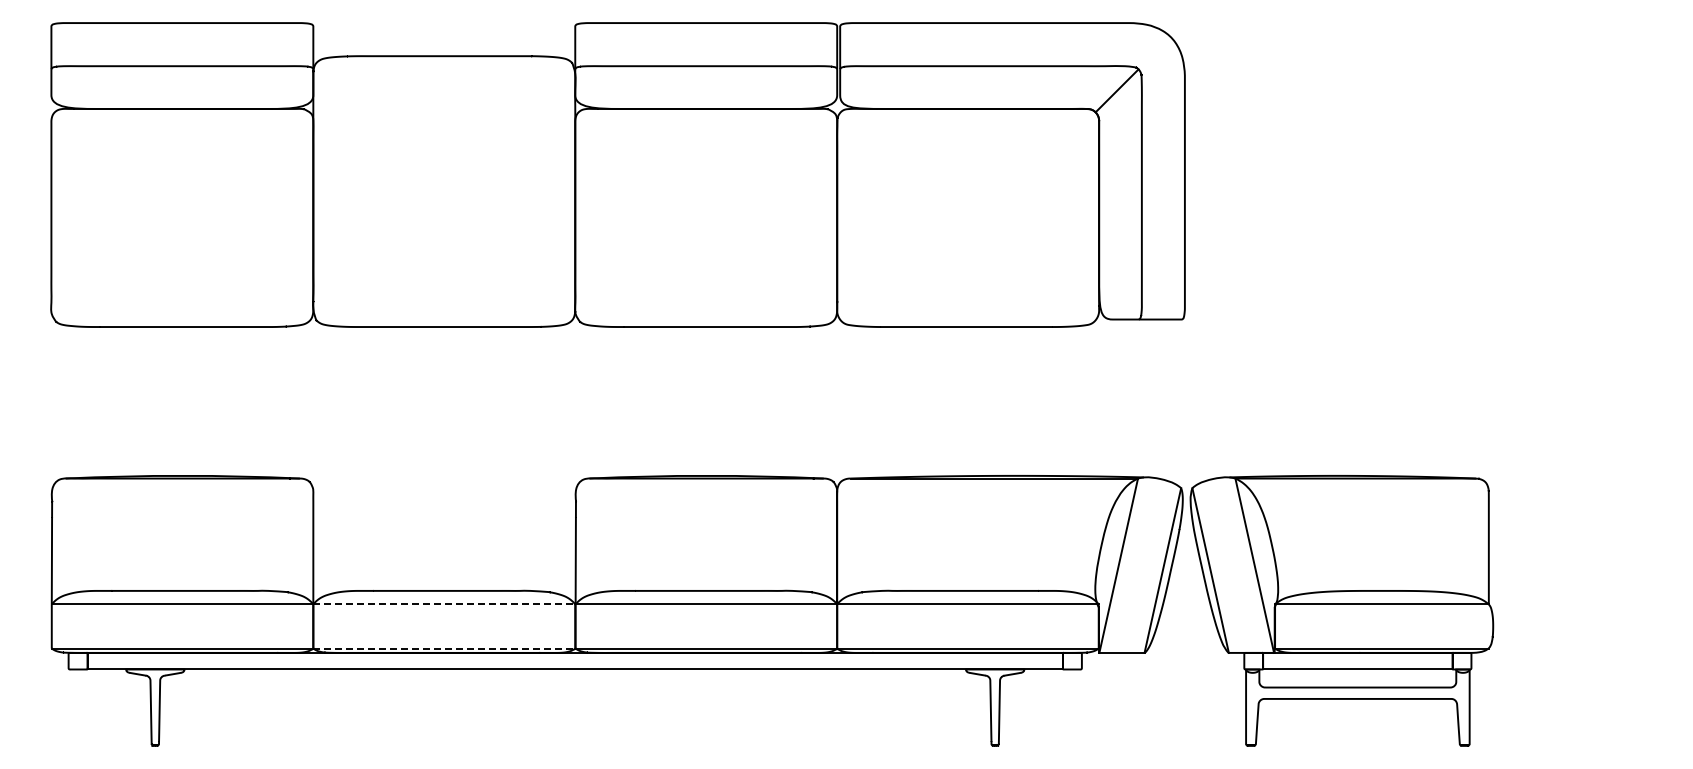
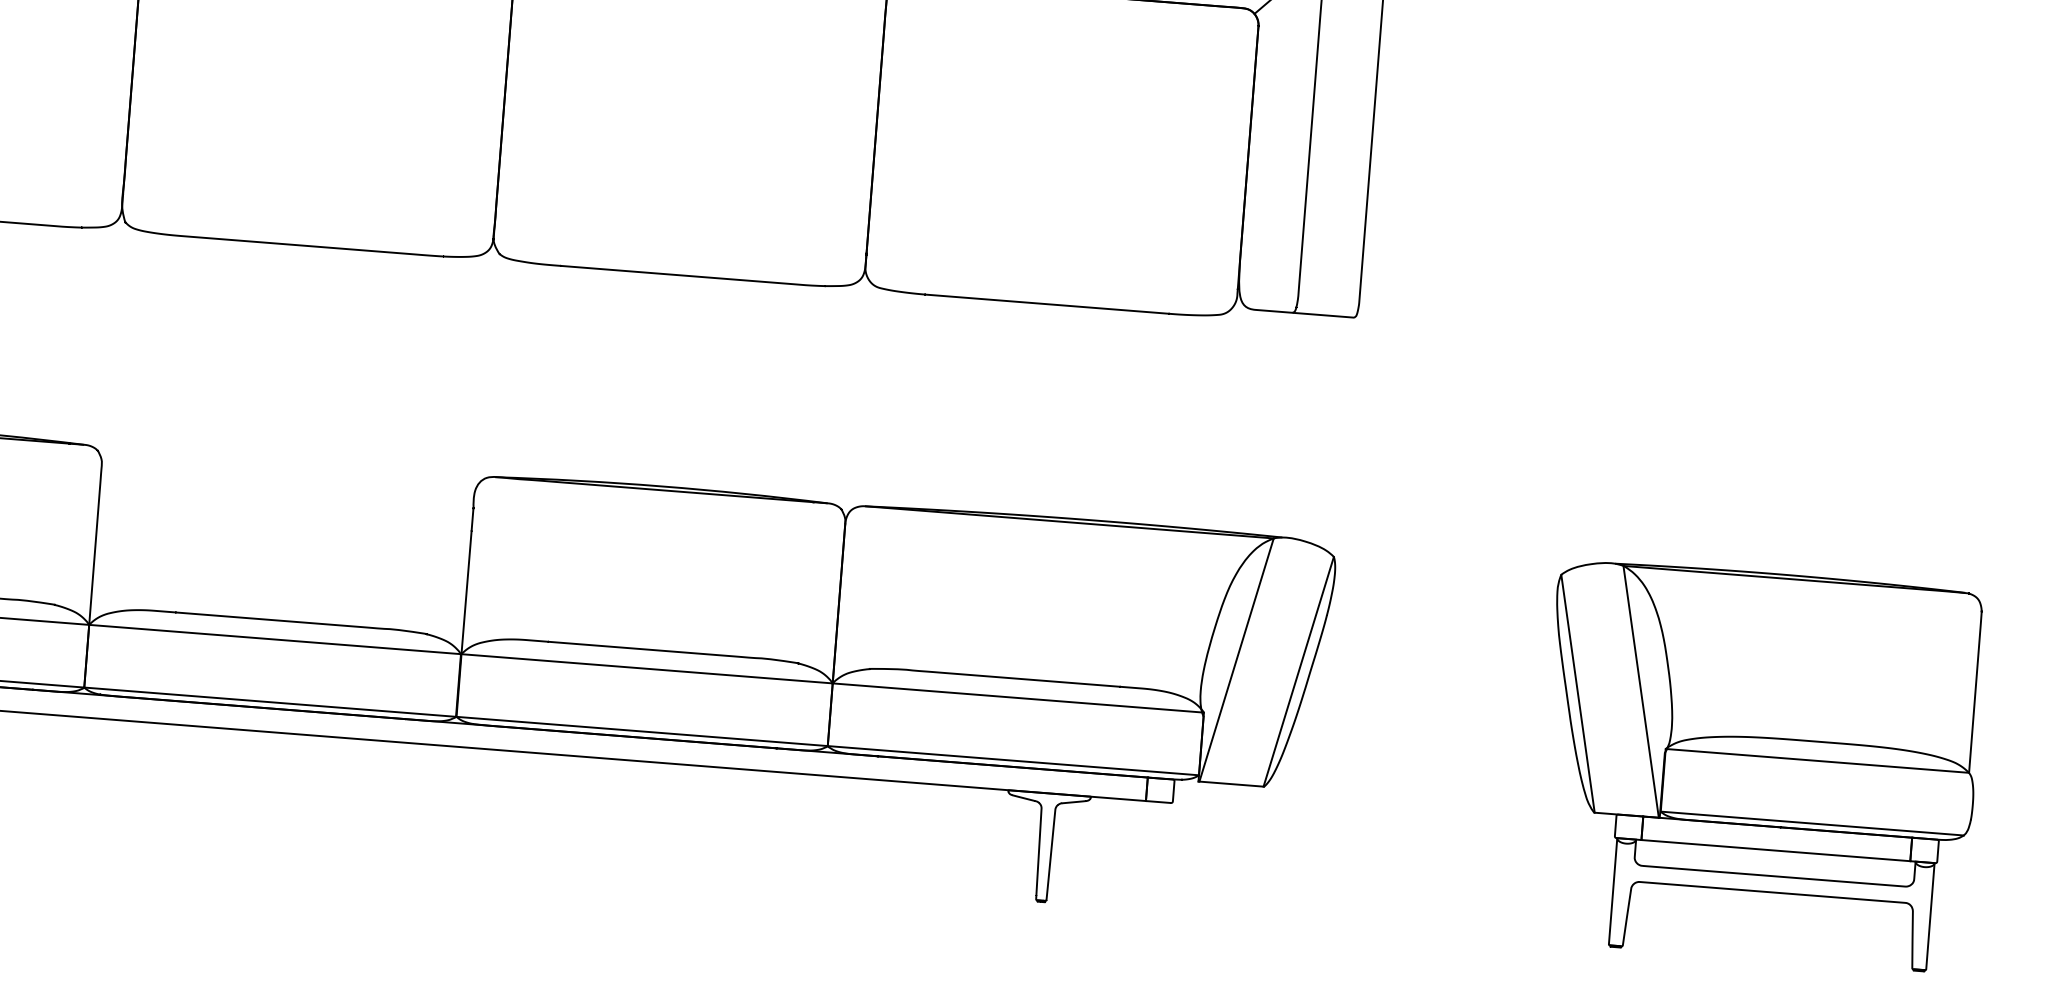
line: (444, 604) -> (275, 639), dashed -> solid
part: (1341, 610) -> (1759, 765), moved
line: (444, 648) -> (270, 702), dashed -> solid

